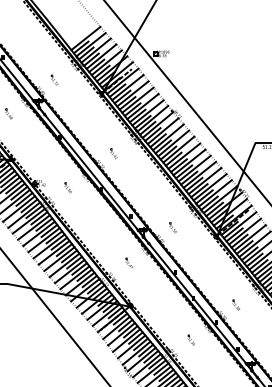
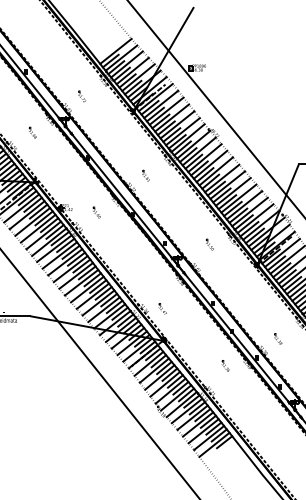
part: (172, 227) -> (209, 244), moved
part: (129, 262) -> (162, 308), moved
part: (191, 339) -> (225, 365), moved

